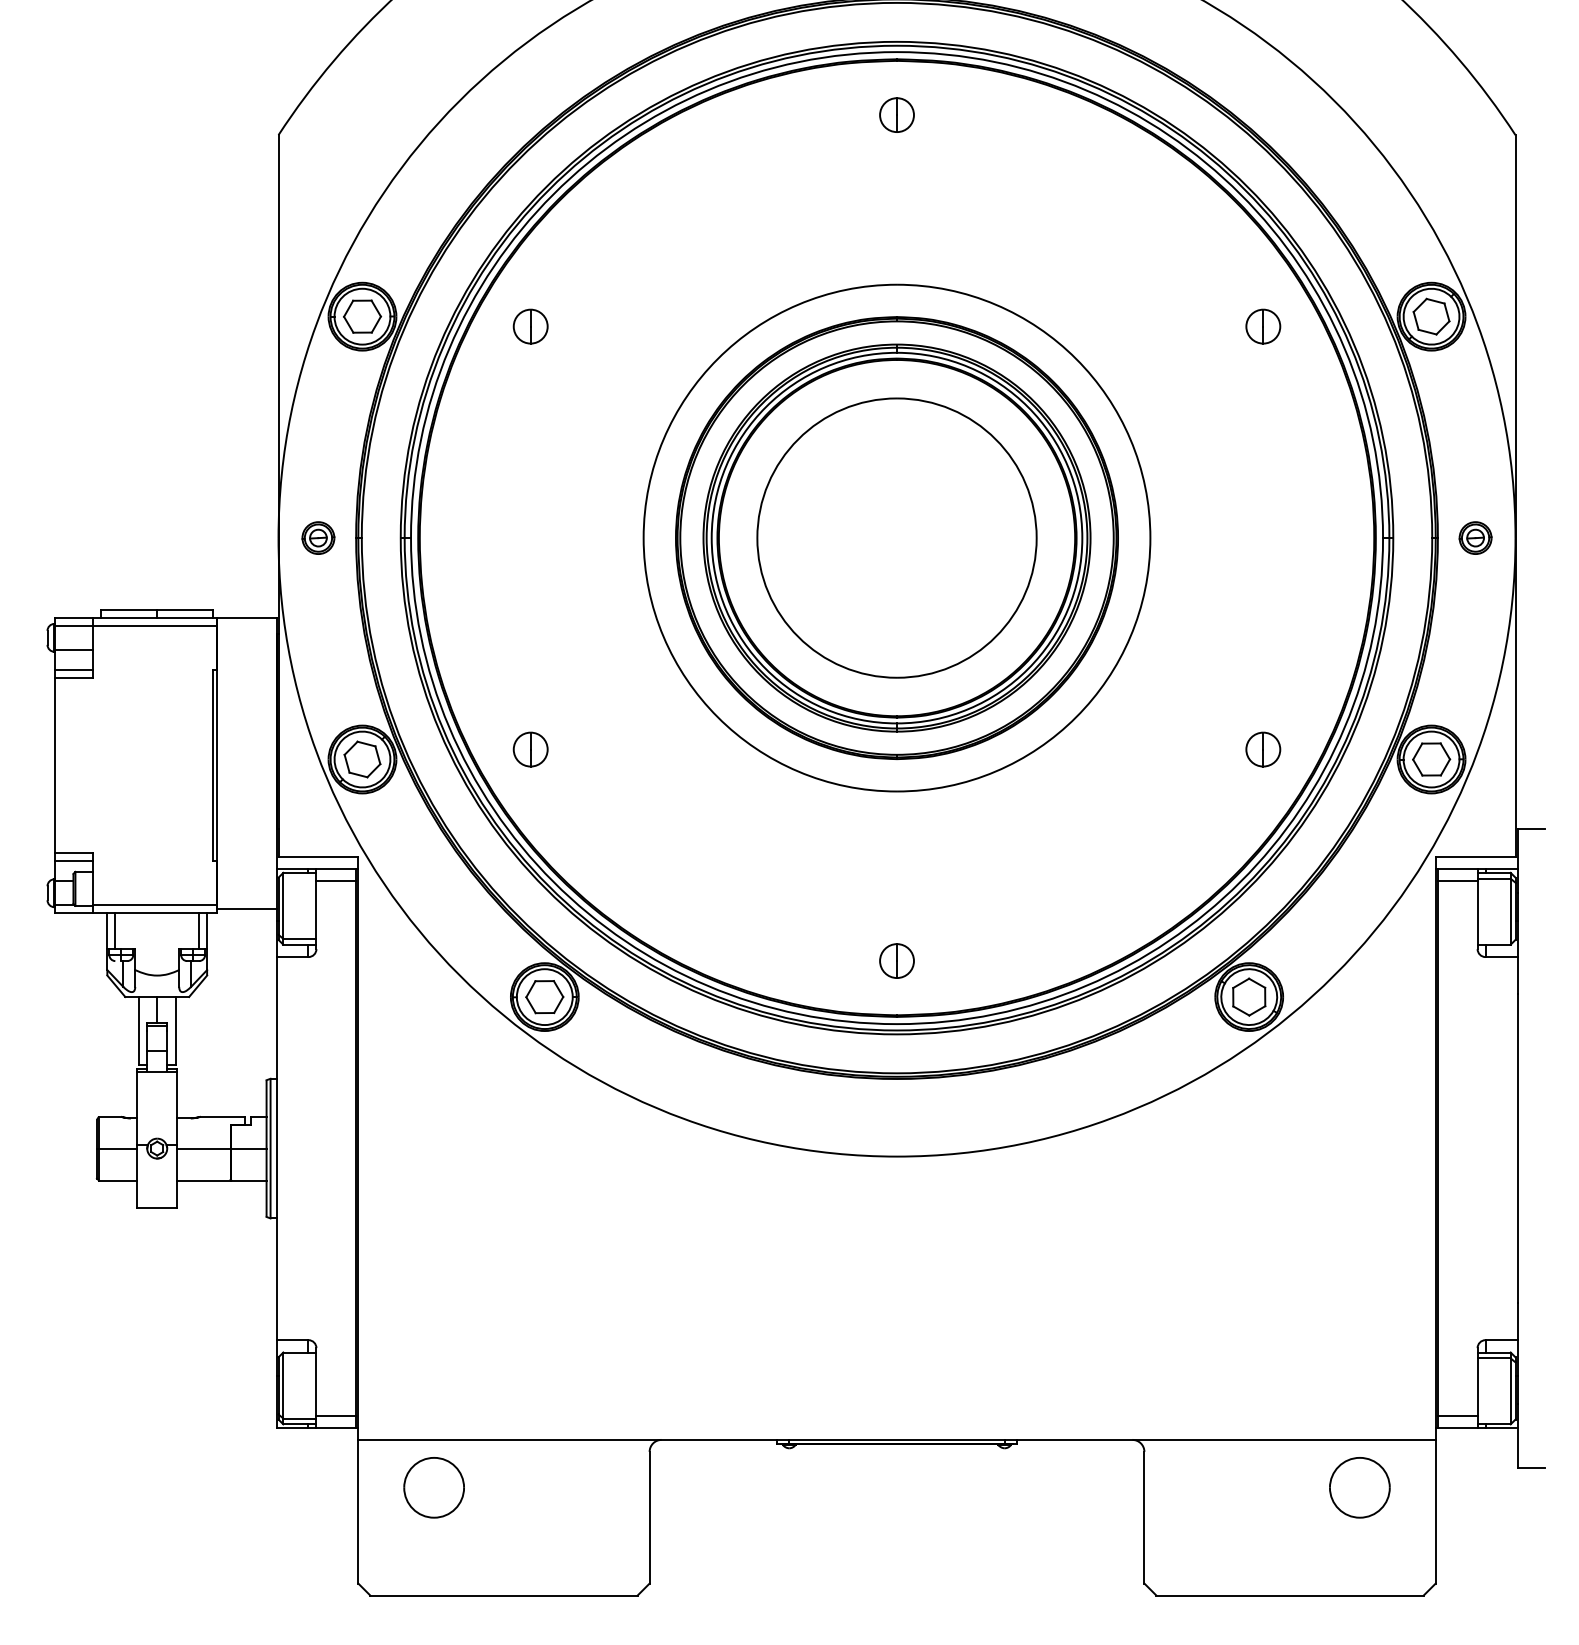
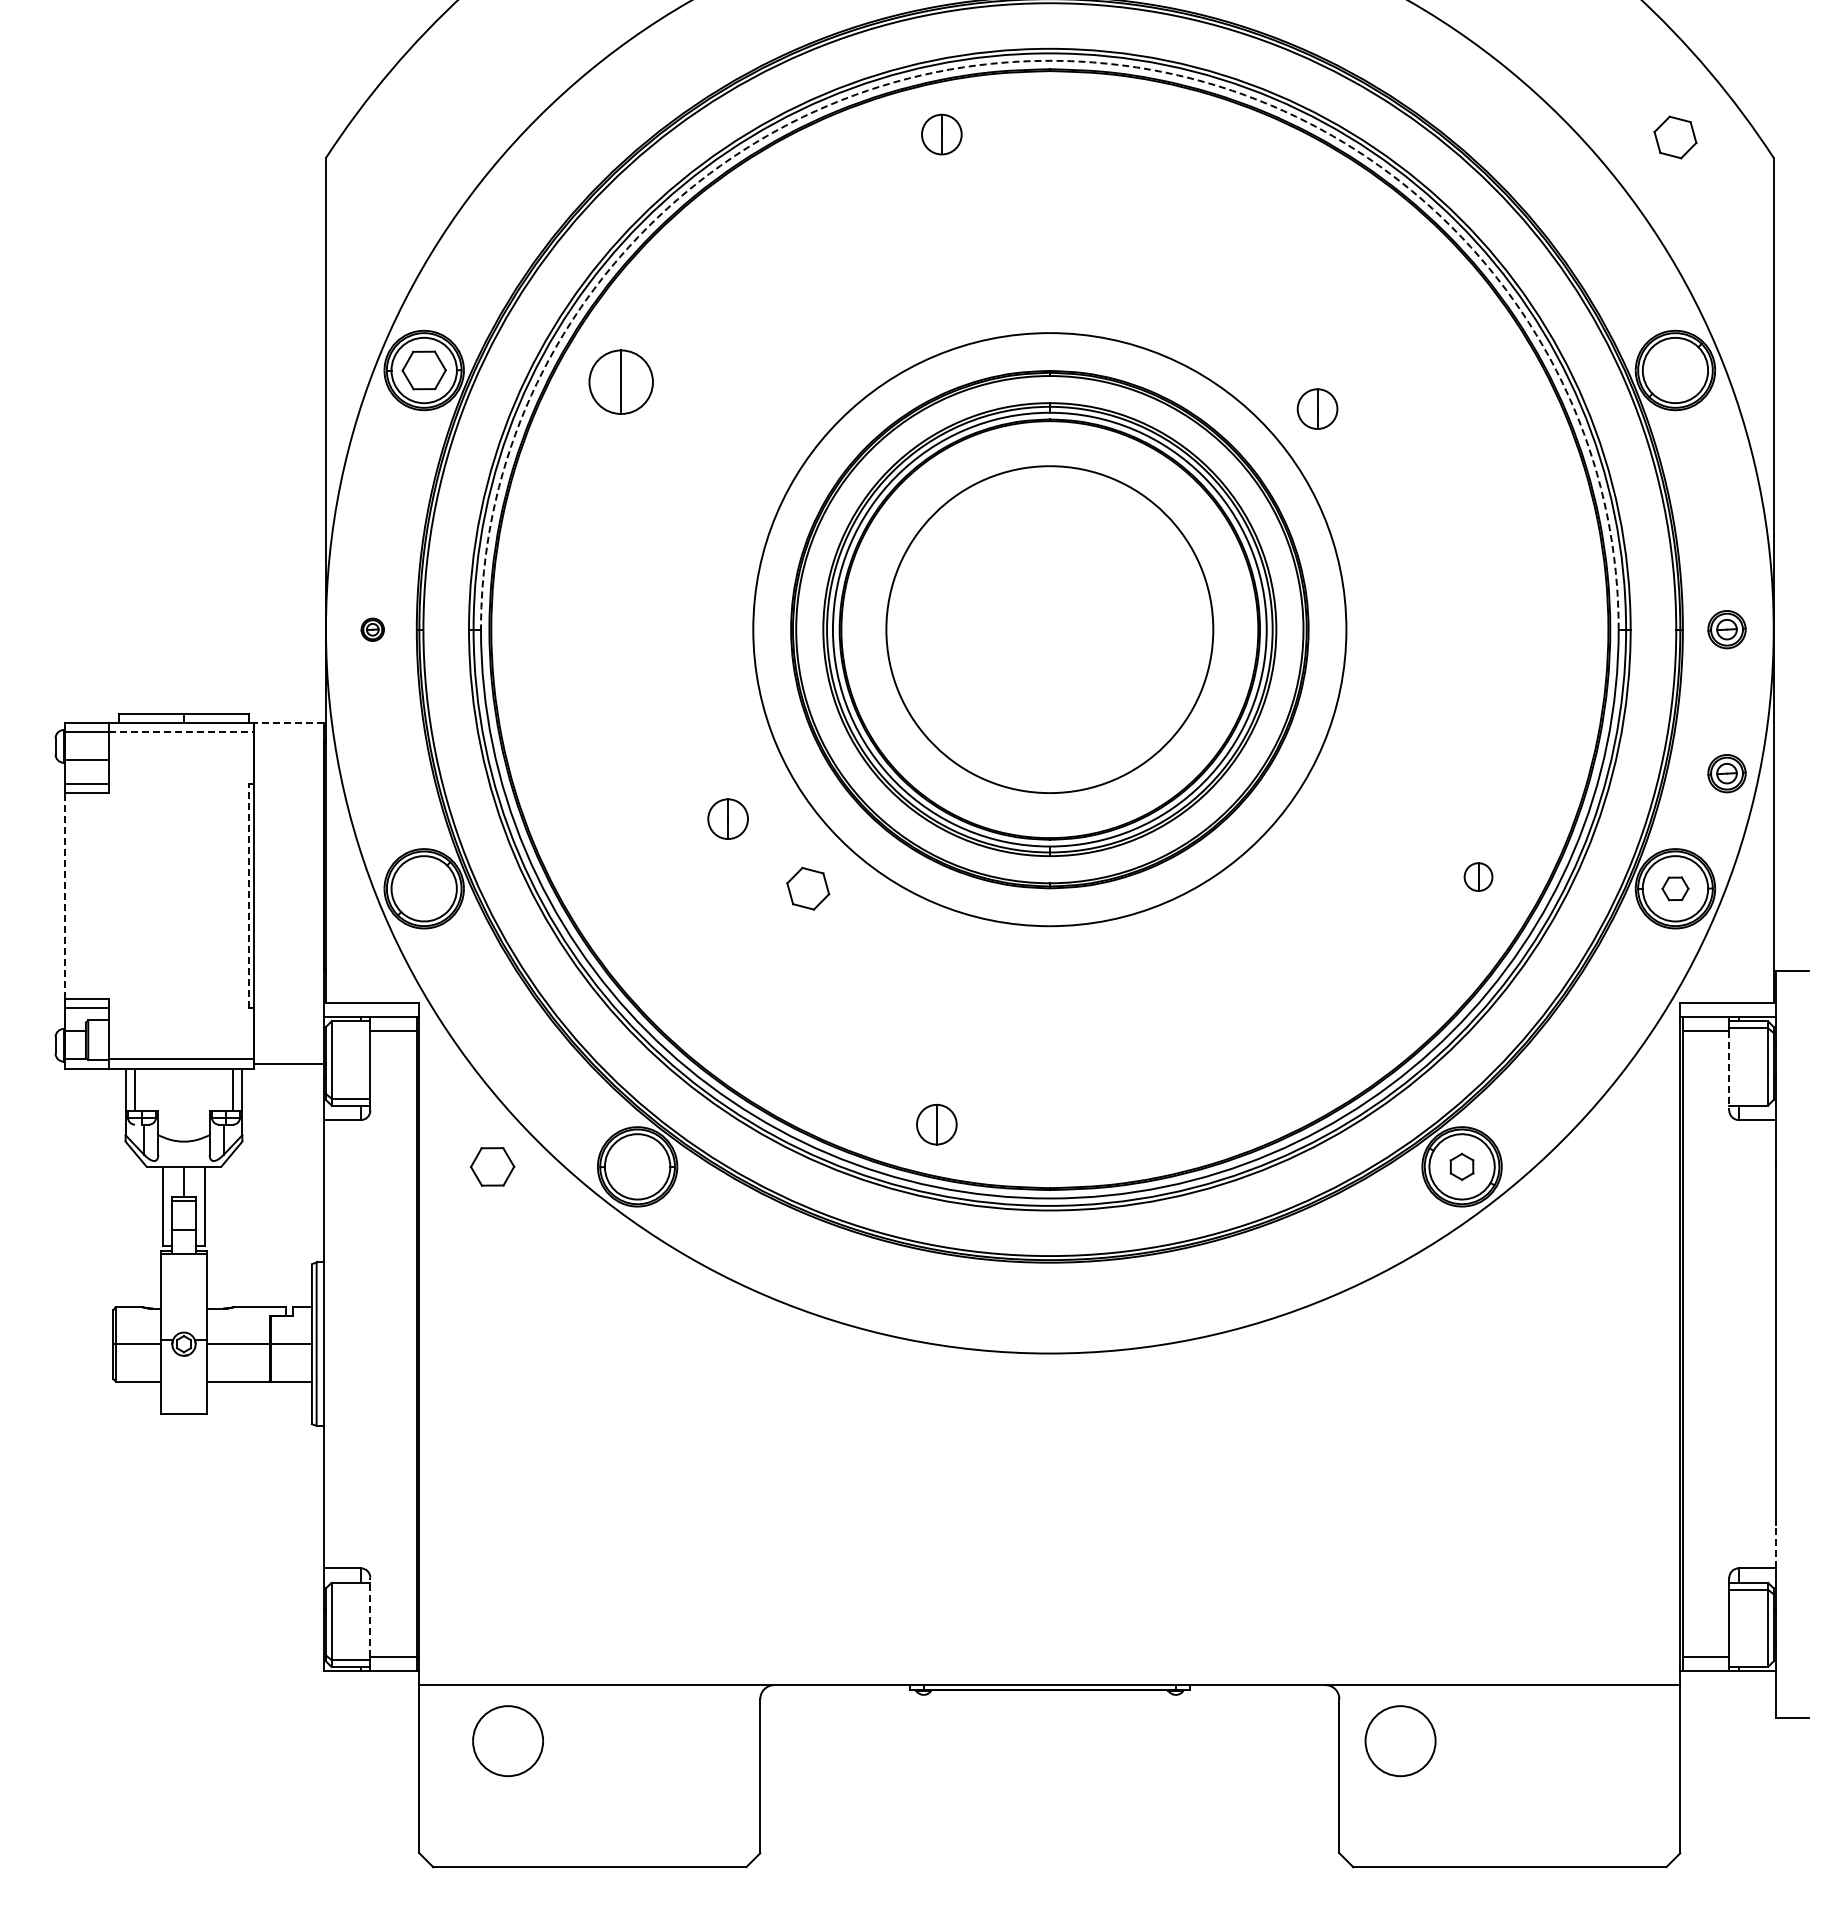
arc: (896, 51) -> (1049, 60), solid -> dashed
part: (896, 115) -> (941, 134), moved
part: (1431, 316) -> (1675, 137), moved
part: (530, 326) -> (620, 381), size x1.6
part: (1263, 326) -> (1317, 408), moved
part: (318, 537) -> (372, 629), size x0.6
line: (246, 617) -> (288, 722), solid -> dashed
line: (155, 625) -> (182, 732), solid -> dashed
part: (1475, 661) -> (1726, 773), added
part: (530, 749) -> (727, 818), moved
part: (1263, 749) -> (1478, 876), size x0.7
part: (362, 759) -> (808, 888), moved
part: (1431, 759) -> (1675, 888), size x0.6
line: (55, 765) -> (64, 895), solid -> dashed
line: (213, 765) -> (249, 895), solid -> dashed
line: (1477, 914) -> (1729, 1070), solid -> dashed
part: (896, 960) -> (936, 1124), moved
part: (544, 996) -> (492, 1166), moved
part: (1248, 996) -> (1461, 1166), size x0.6
line: (1517, 1321) -> (1776, 1546), solid -> dashed
line: (316, 1382) -> (370, 1617), solid -> dashed
part: (1359, 1488) -> (1400, 1741), moved

